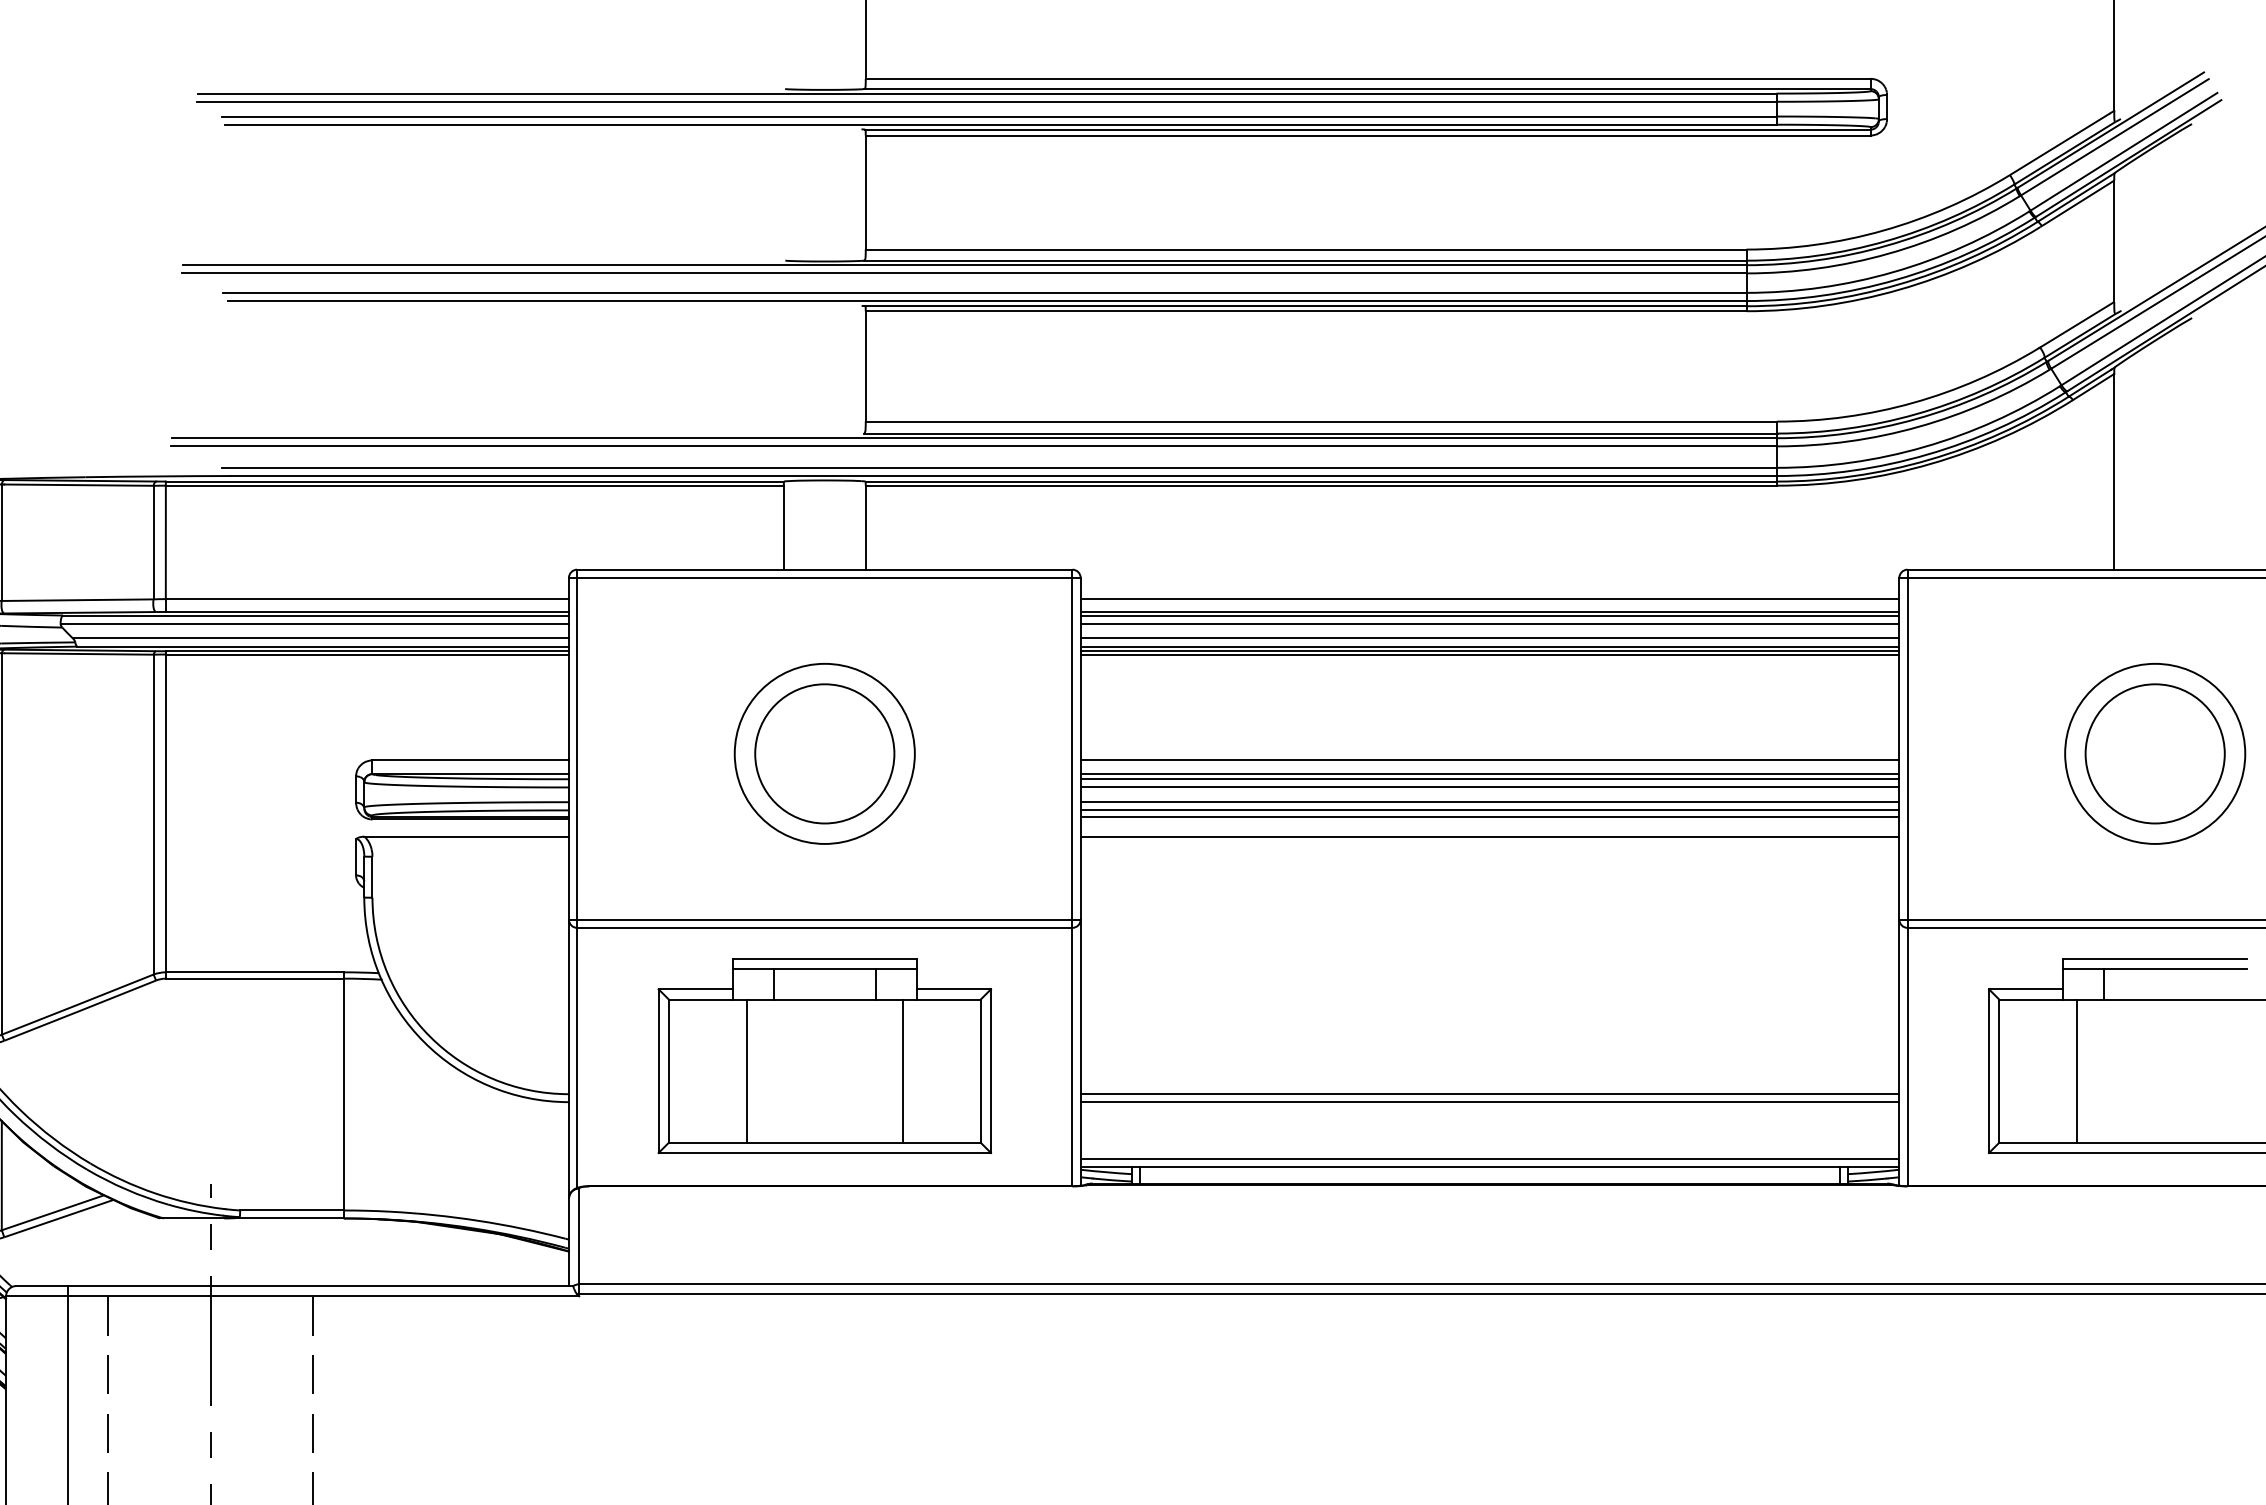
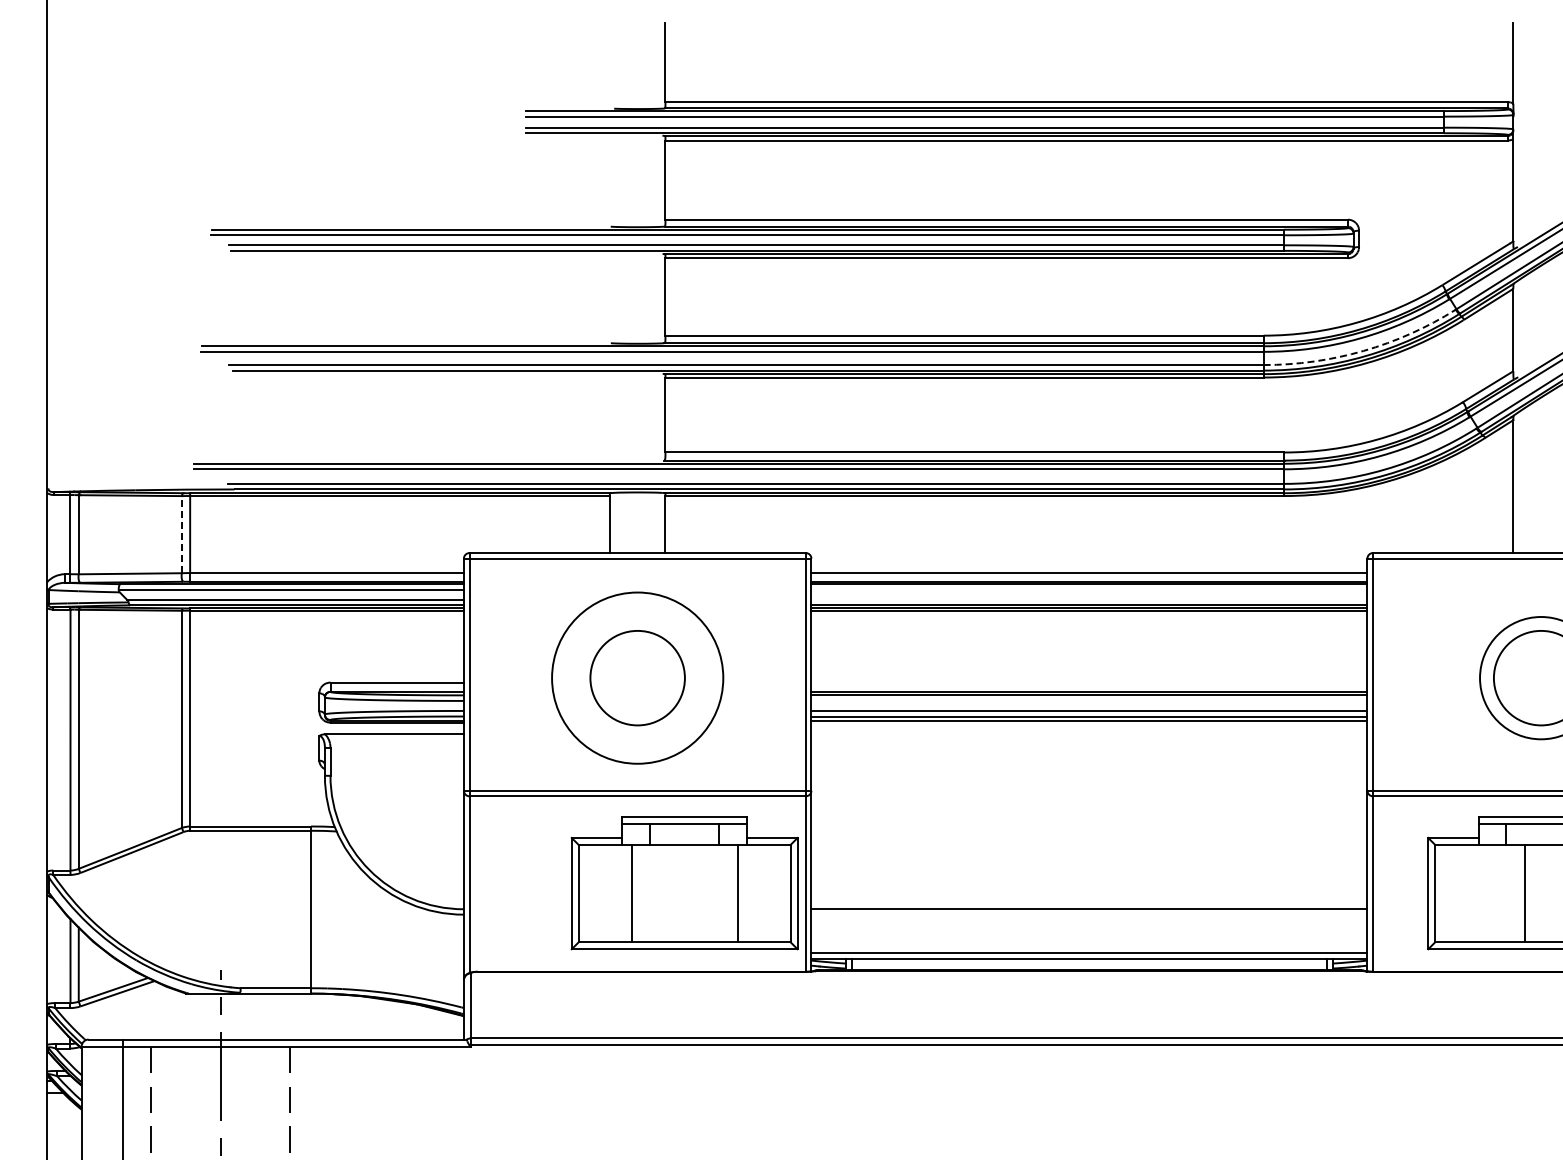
arc: (1893, 271) -> (1363, 350), solid -> dashed
line: (153, 542) -> (181, 534), solid -> dashed
line: (1490, 623) -> (1089, 589), removed
line: (1490, 638) -> (1089, 599), removed
circle: (824, 754) -> (637, 678), size x1.4
line: (1490, 760) -> (1089, 682), removed
line: (1490, 786) -> (1089, 700), removed
line: (1490, 836) -> (1089, 734), removed
part: (824, 1056) -> (684, 883), moved
line: (2077, 1070) -> (1525, 893), moved
line: (1490, 1101) -> (1089, 914), removed

